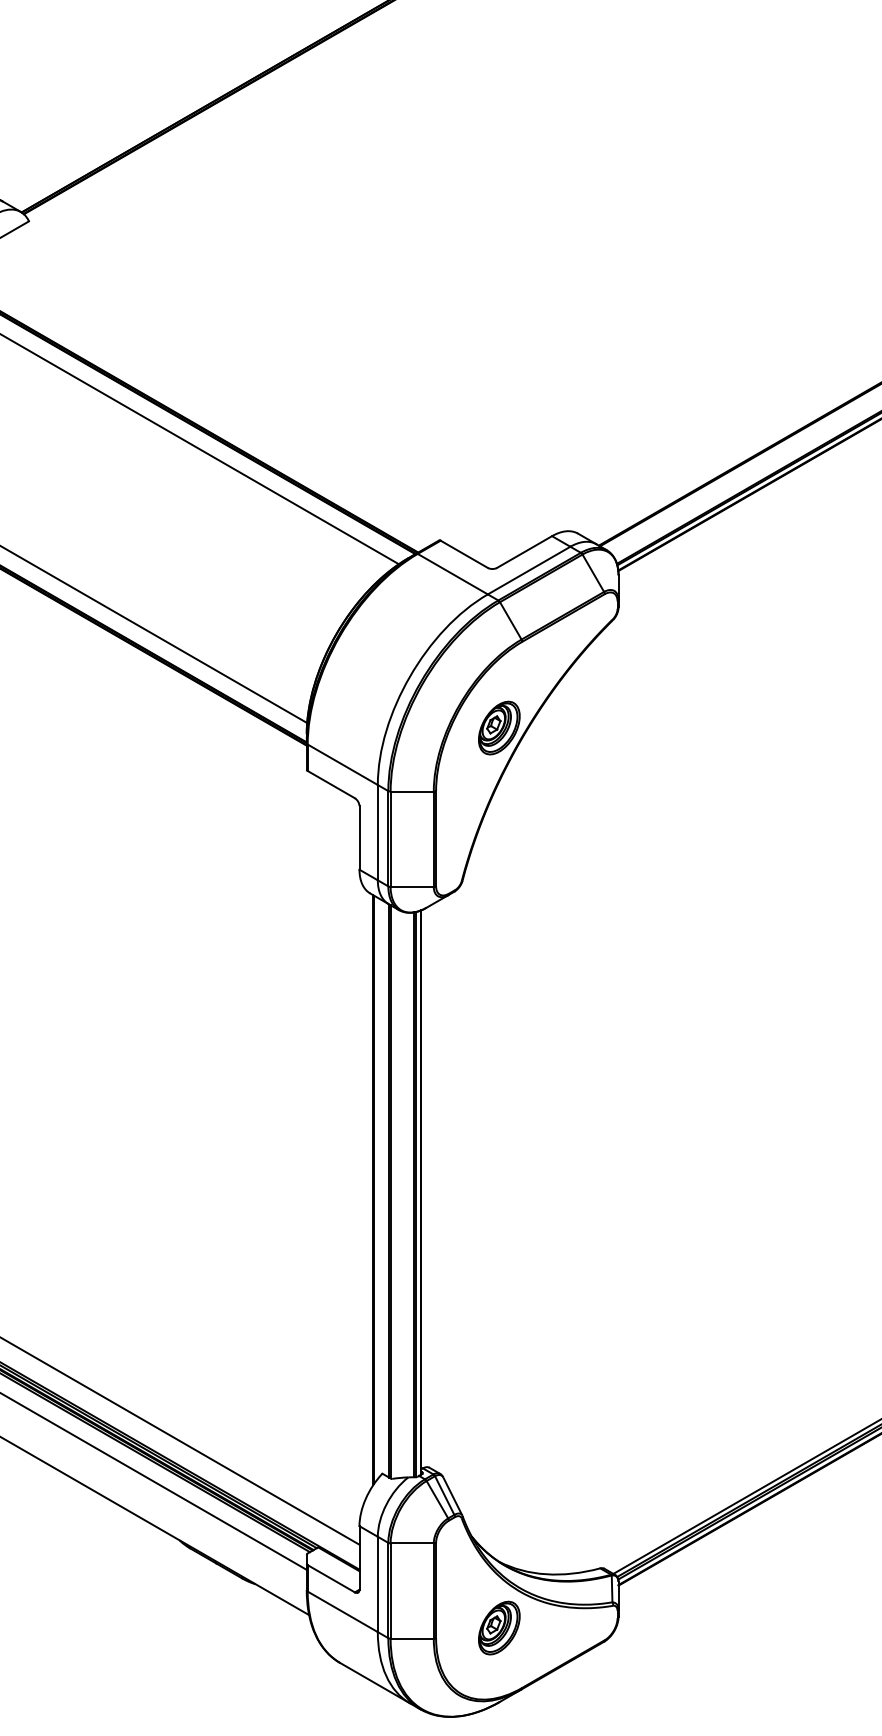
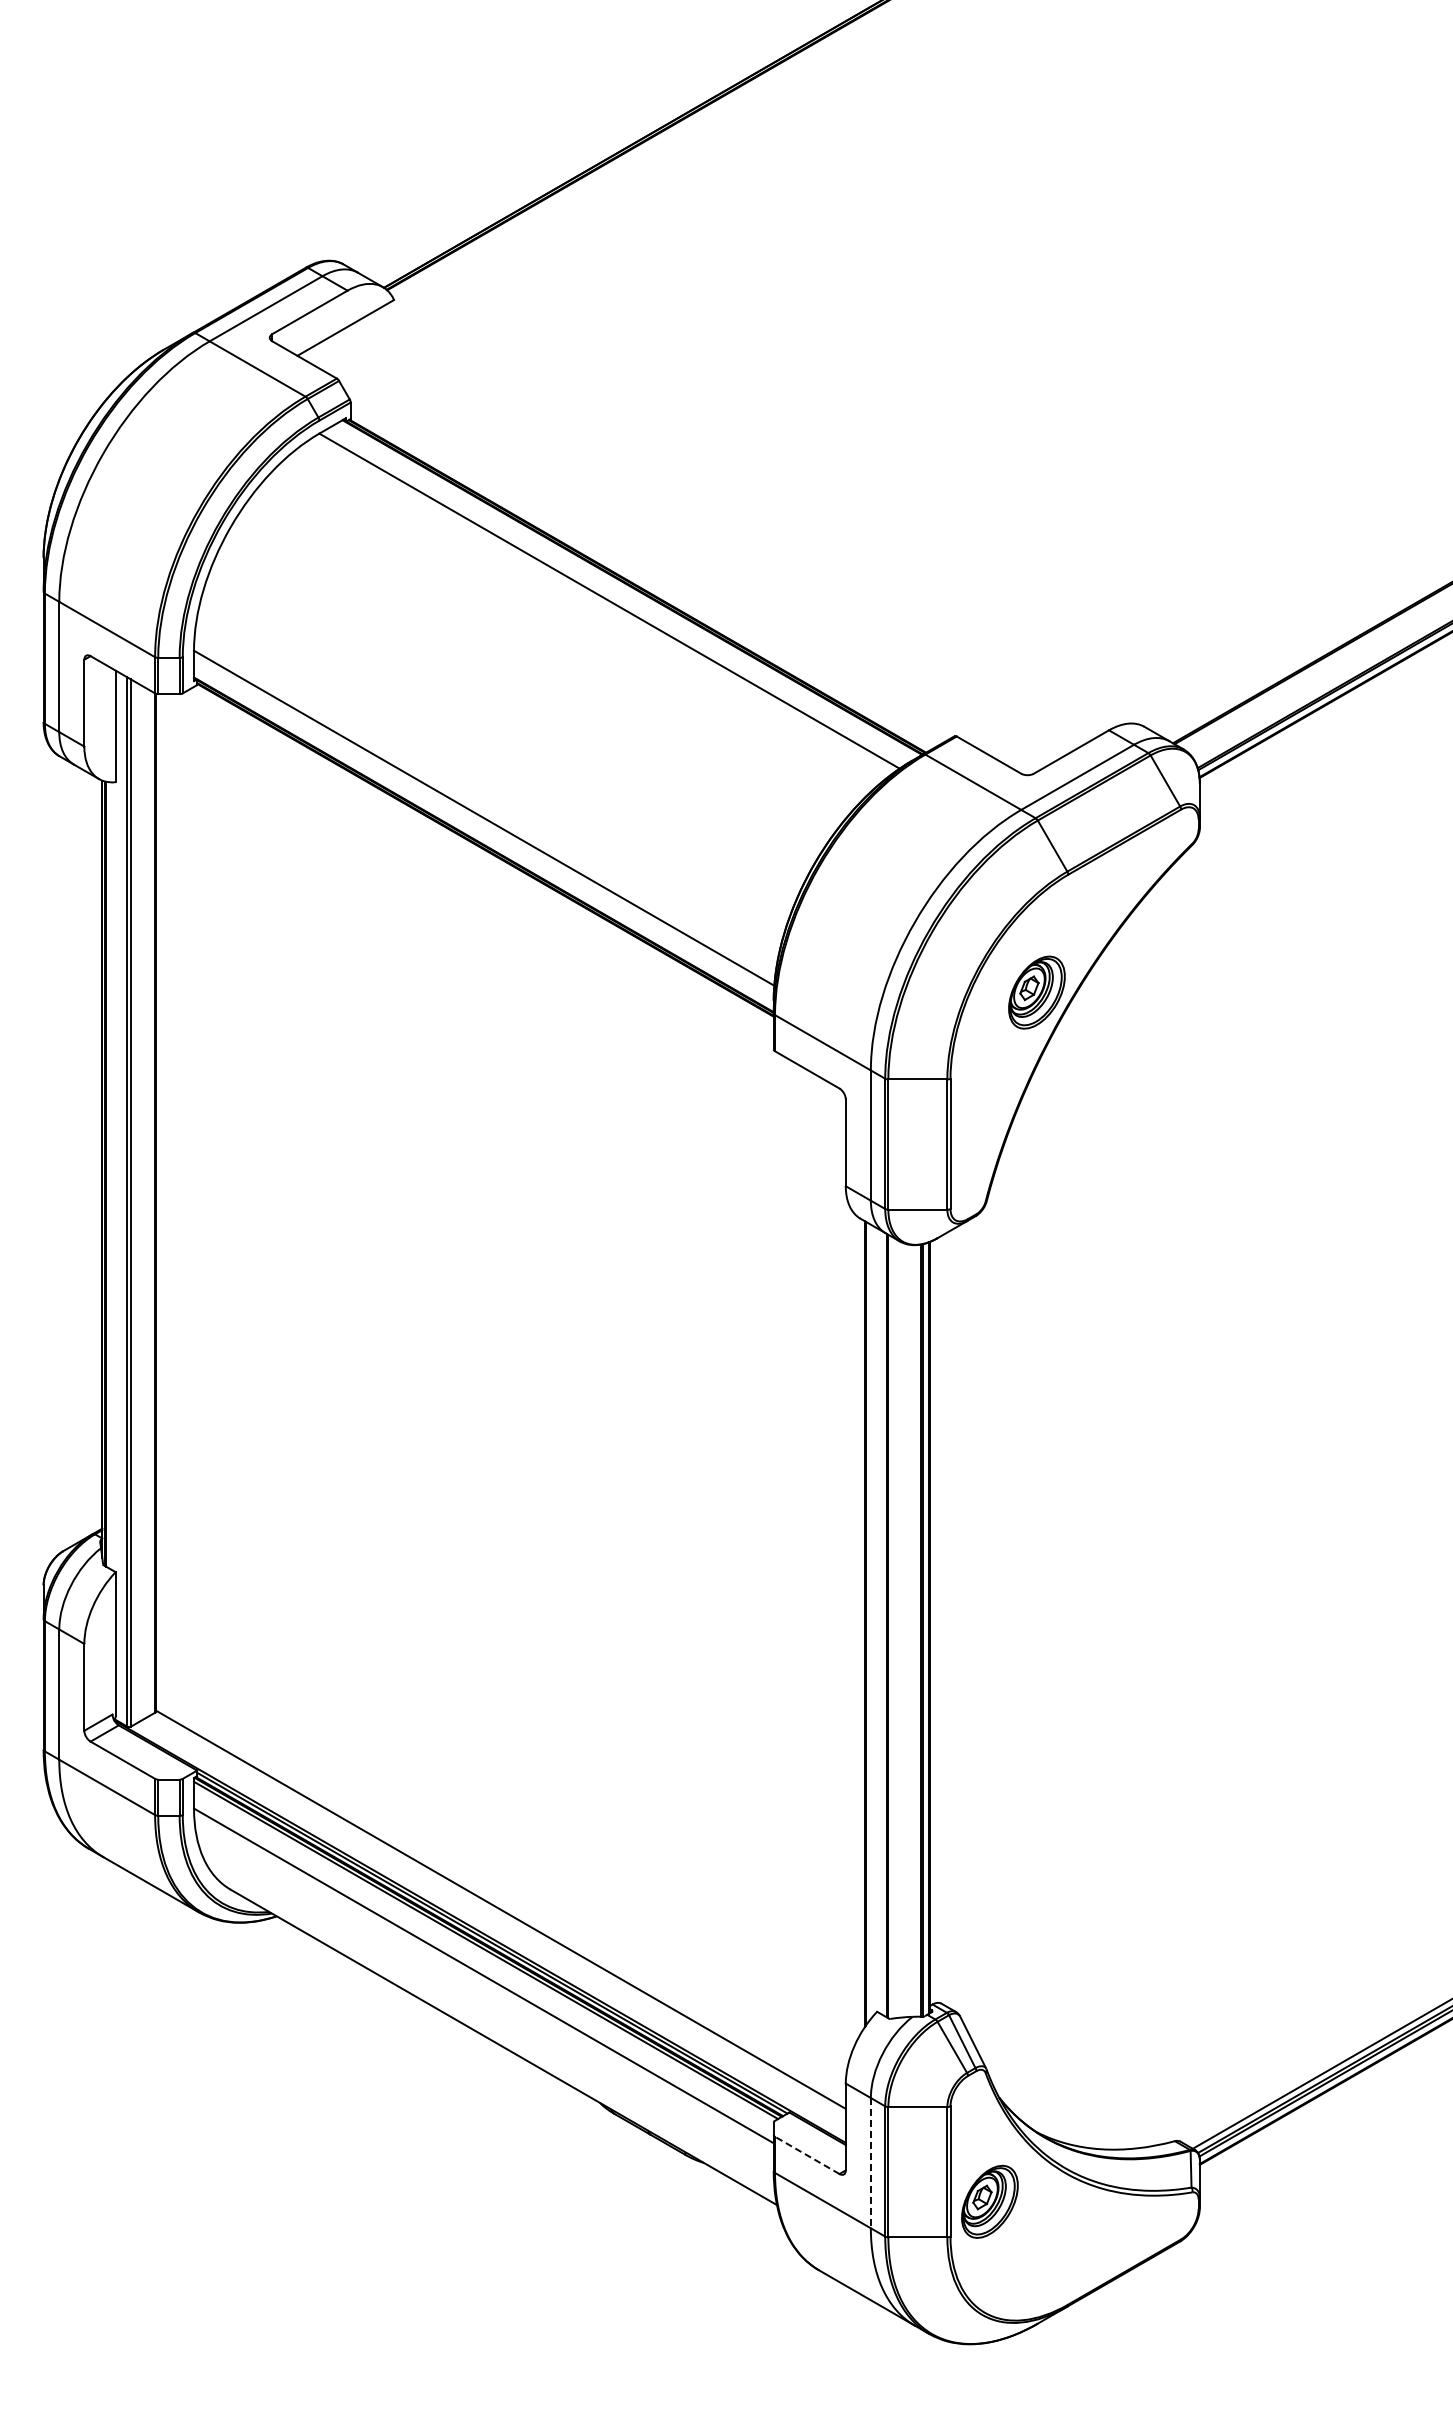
line: (330, 1578) -> (806, 2155), solid -> dashed
line: (377, 1584) -> (870, 2163), solid -> dashed
part: (499, 1627) -> (989, 2201), moved

